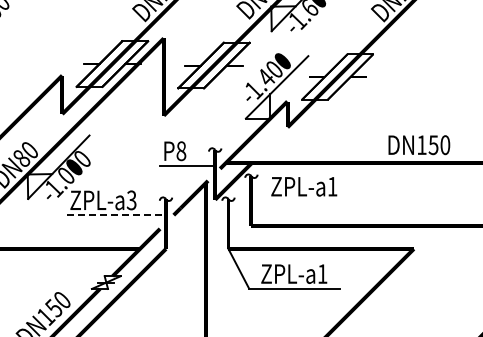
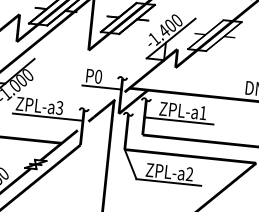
text: (181, 150) -> (98, 76), P8 -> P0
line: (299, 201) -> (178, 121), added
line: (117, 214) -> (48, 117), dashed -> solid
text: (322, 273) -> (189, 173), ZPL-a1 -> ZPL-a2

